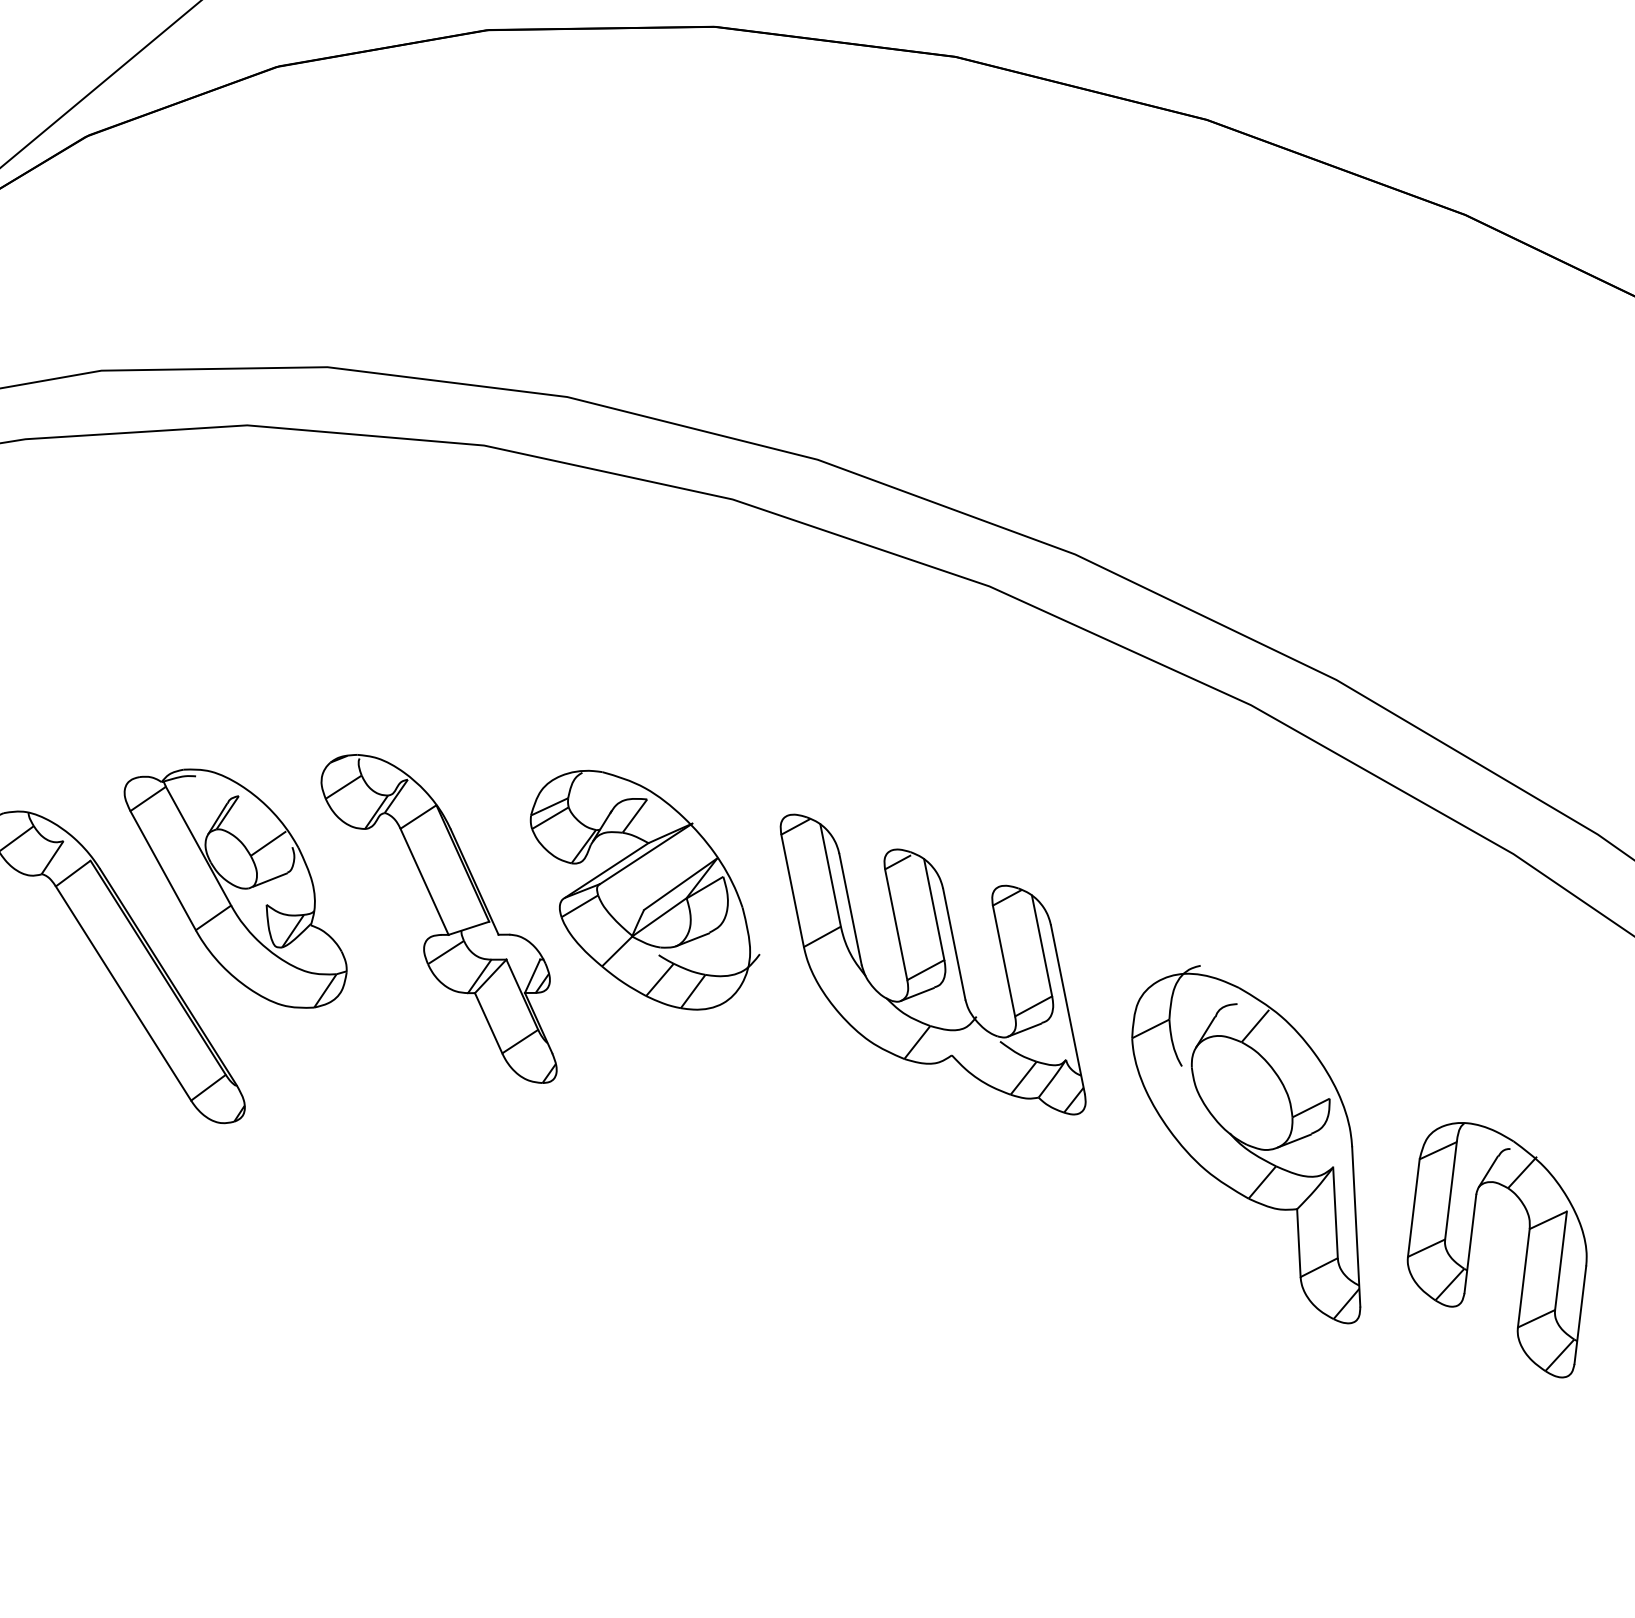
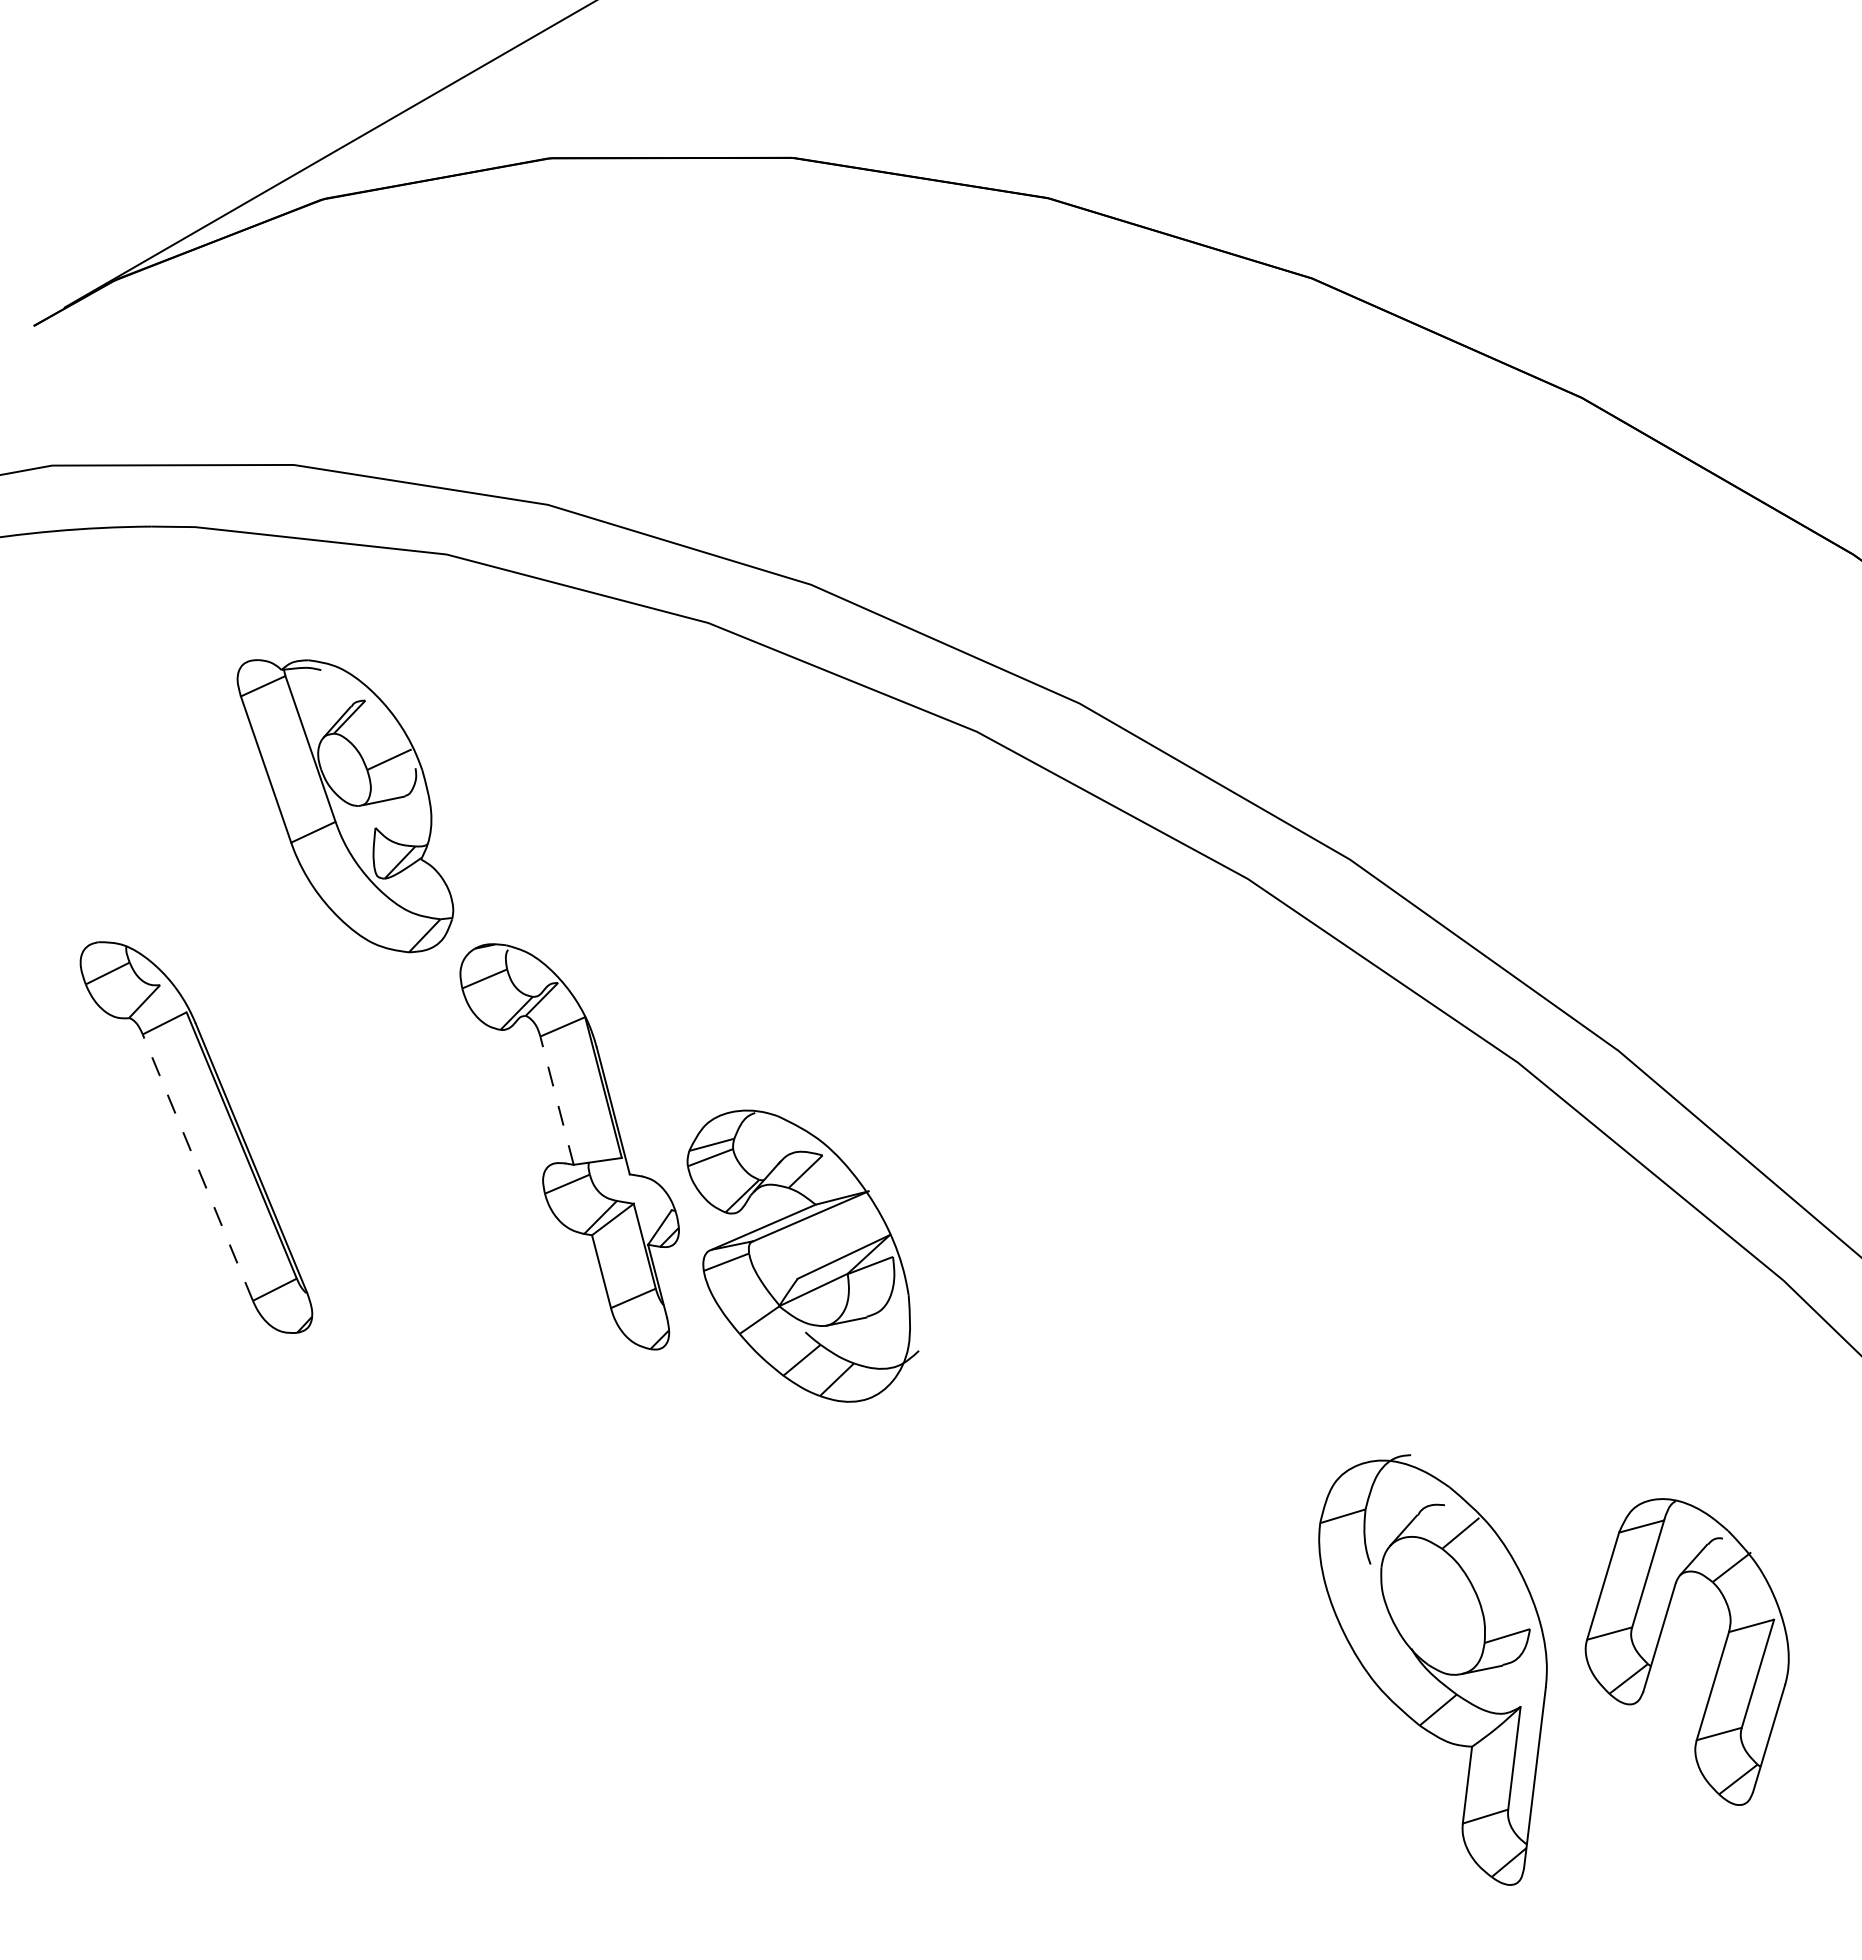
line: (424, 881) -> (556, 1100), solid -> dashed
part: (644, 889) -> (802, 1255), moved
part: (237, 890) -> (345, 806), moved
part: (933, 964) -> (1111, 1291), removed
line: (123, 993) -> (197, 1167), solid -> dashed
part: (1251, 1148) -> (1432, 1669), moved
part: (1470, 1251) -> (1658, 1645), moved

